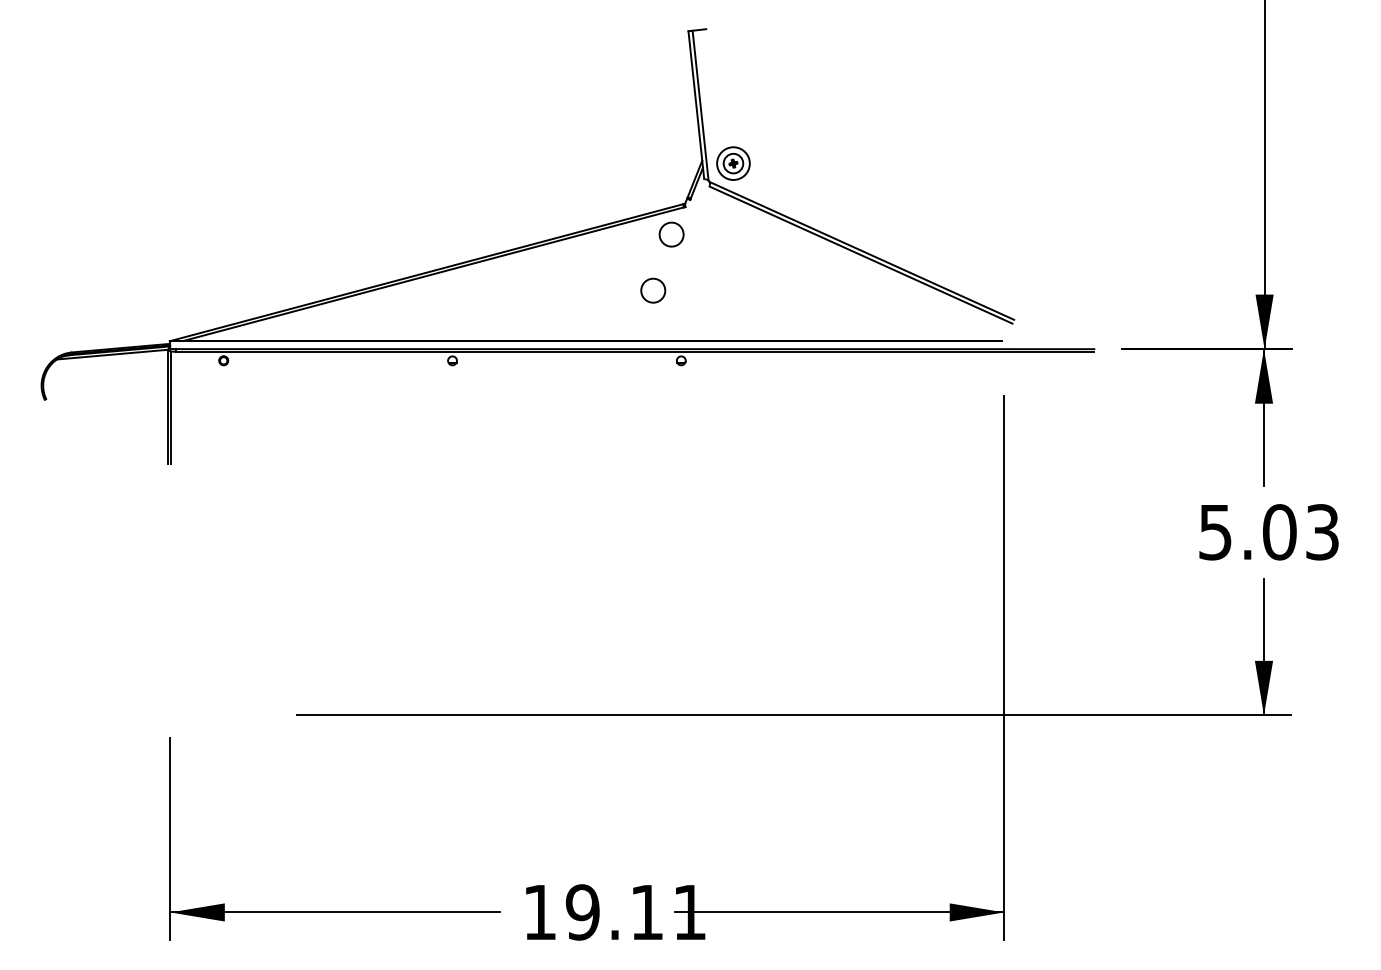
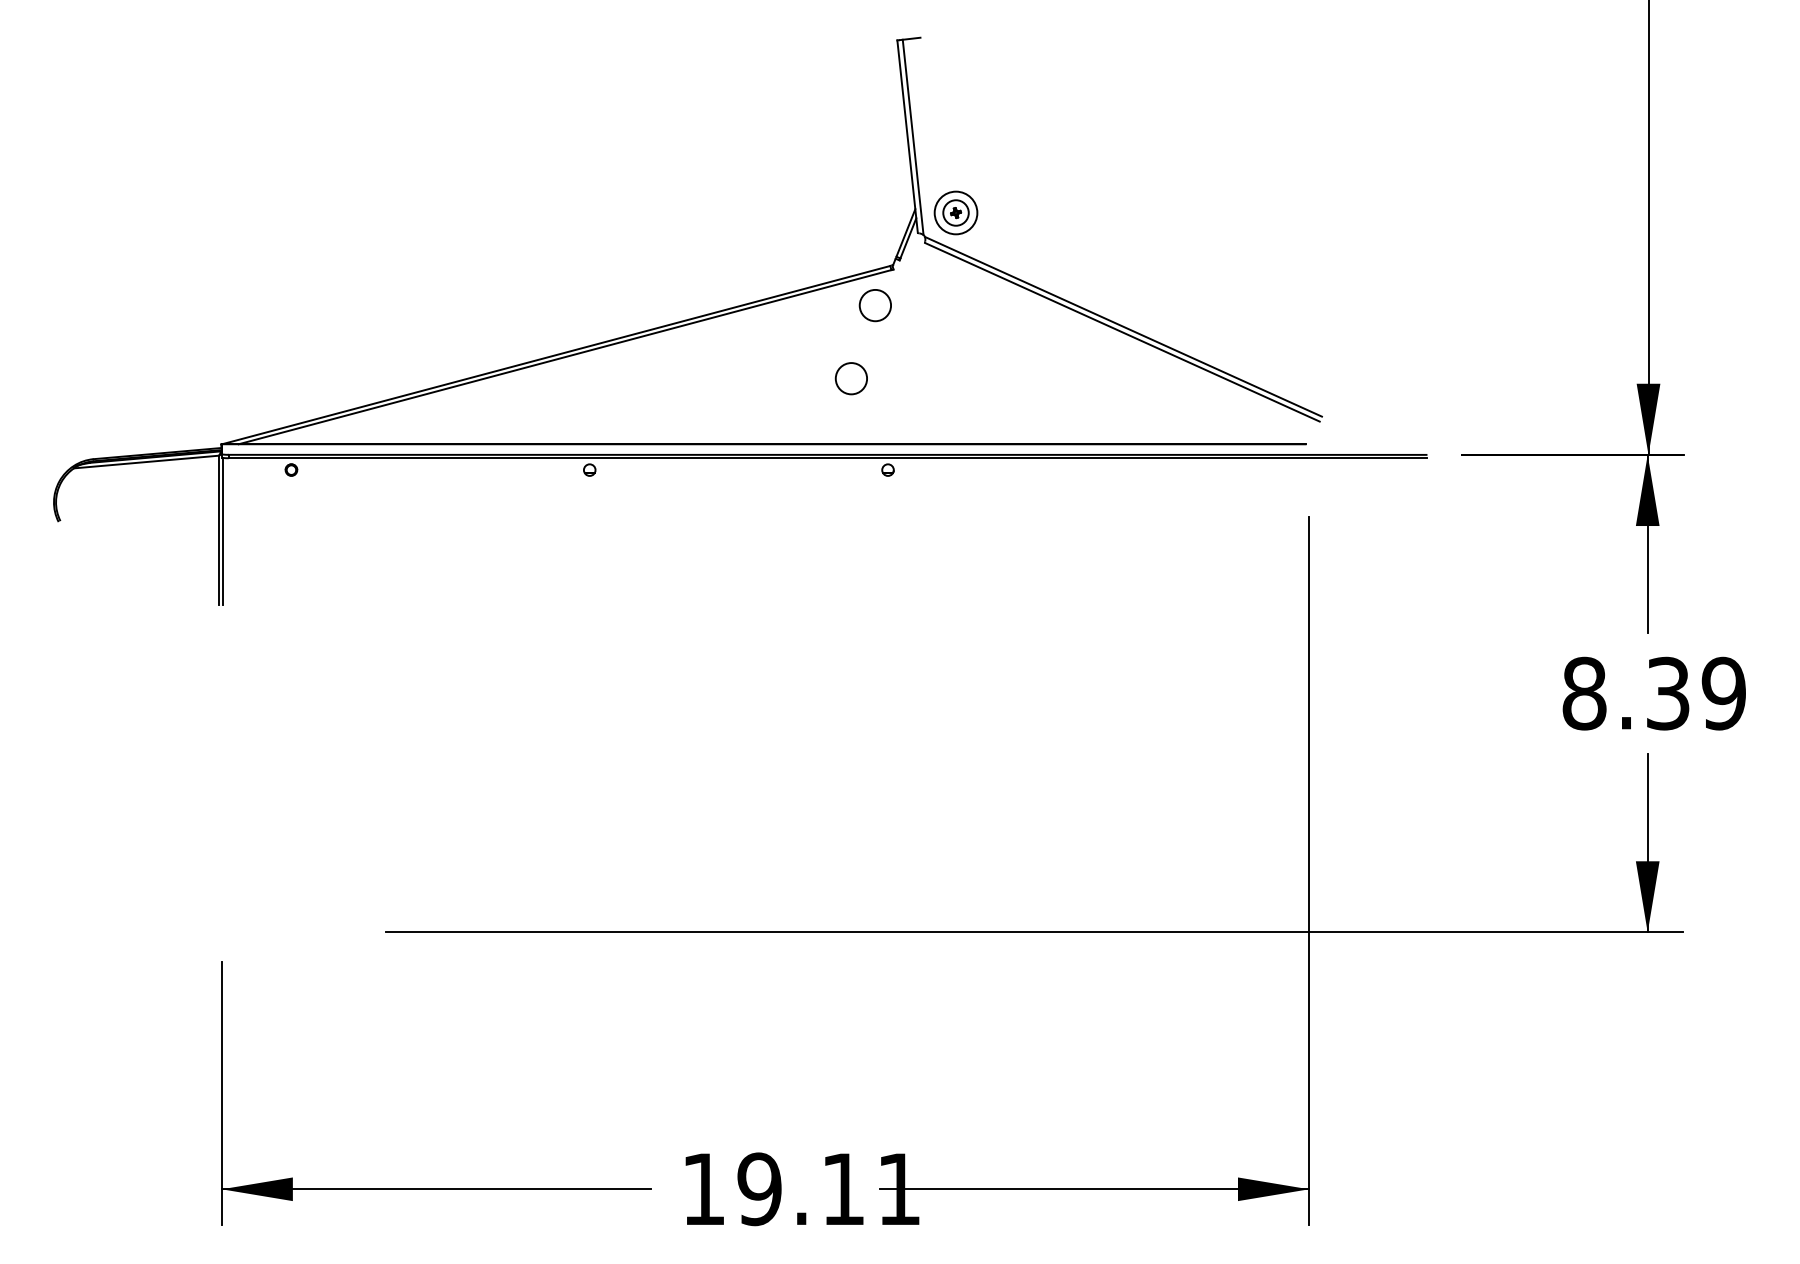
text: (1268, 532) -> (1653, 693), 5.03 -> 8.39

